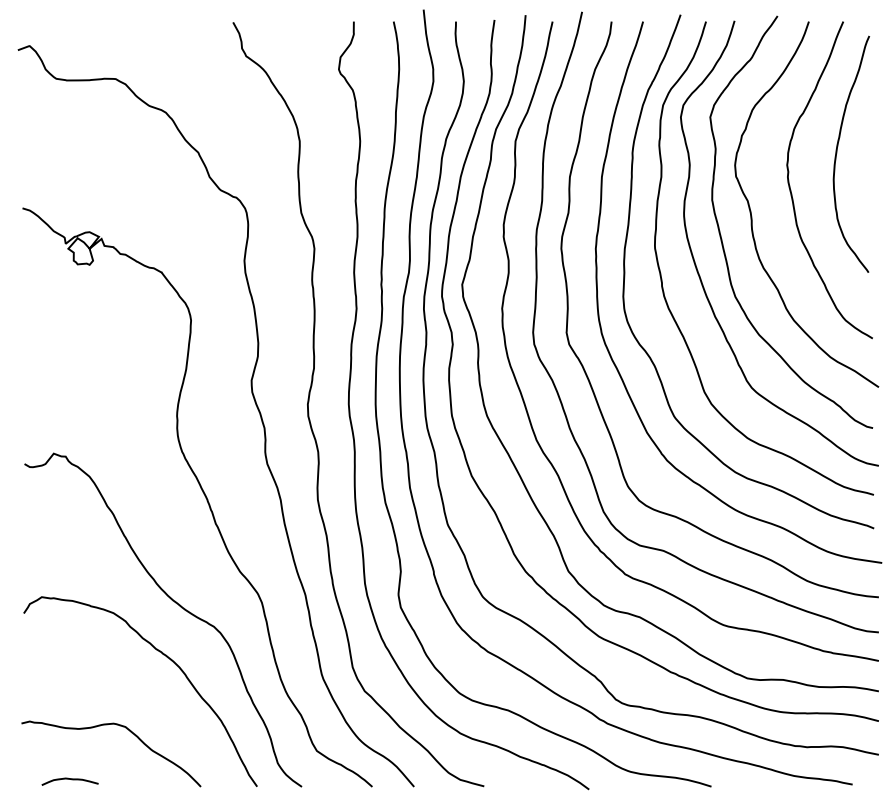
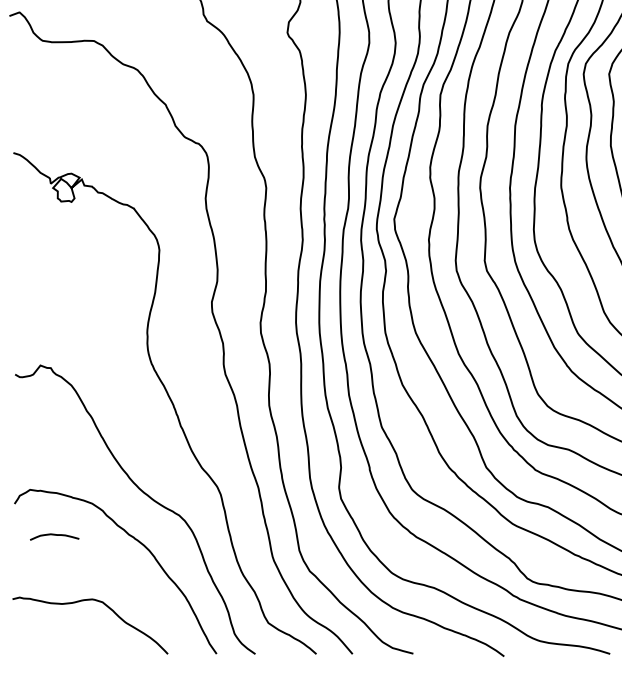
curve: (69, 779) -> (54, 535), moved

